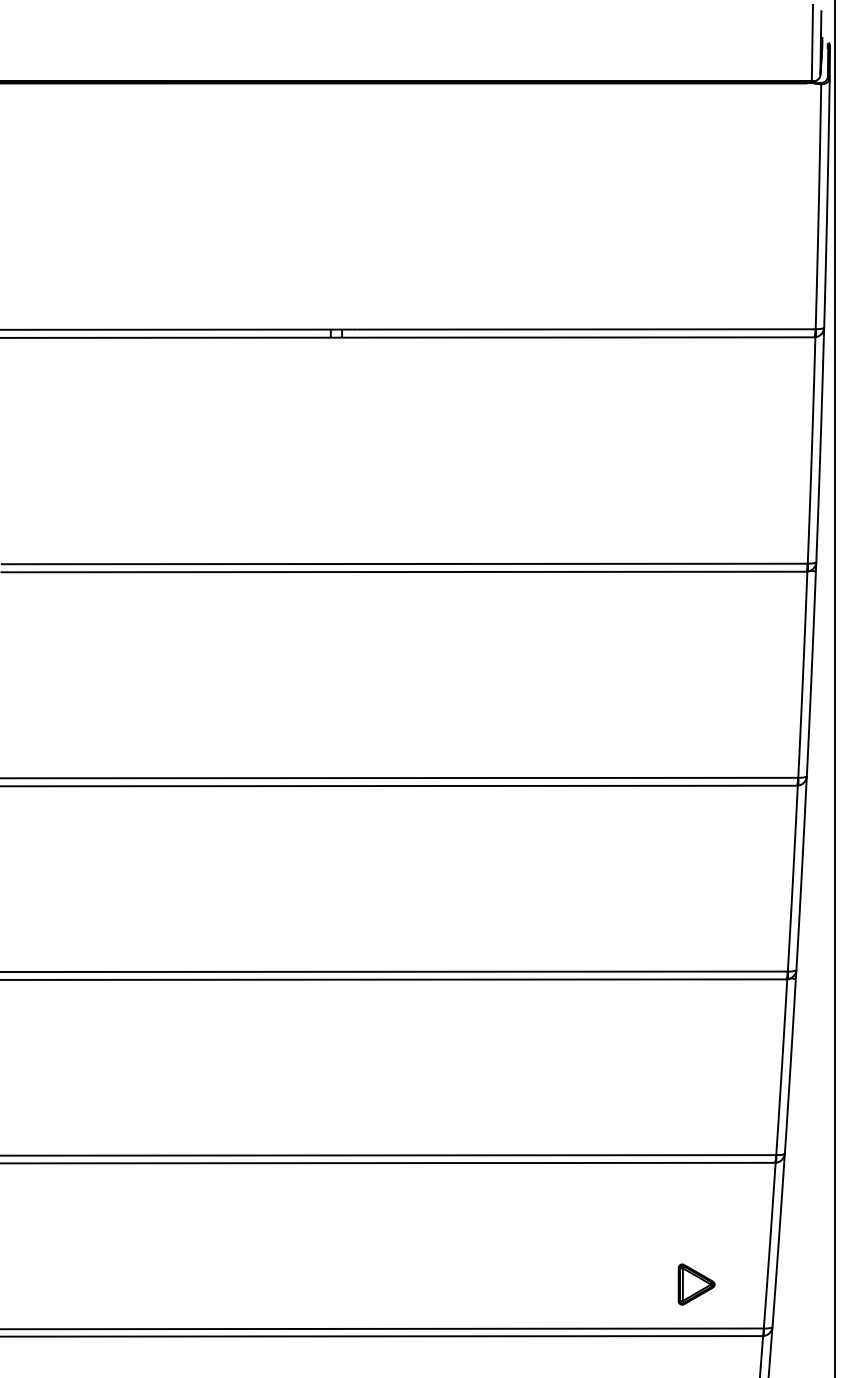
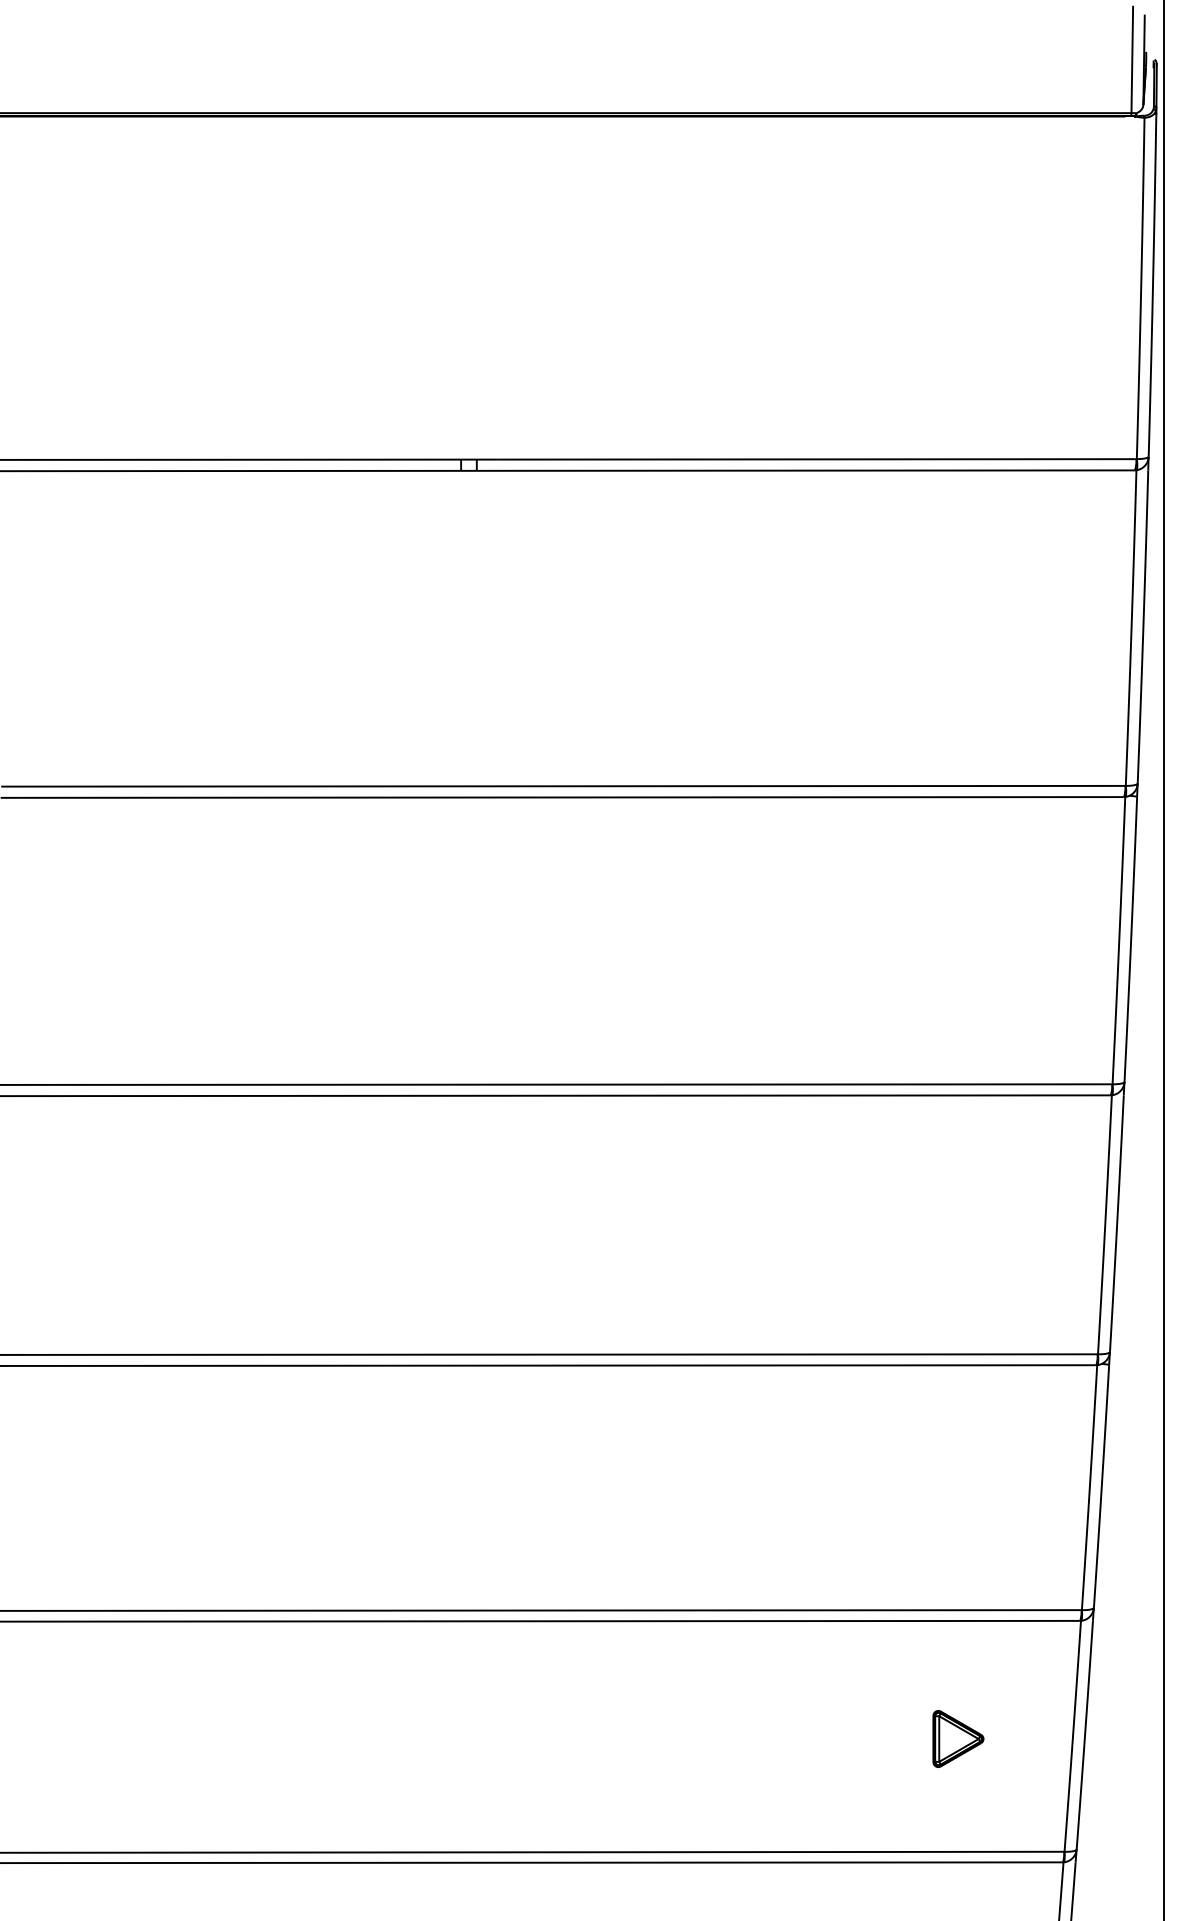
part: (696, 1284) -> (958, 1738), moved

